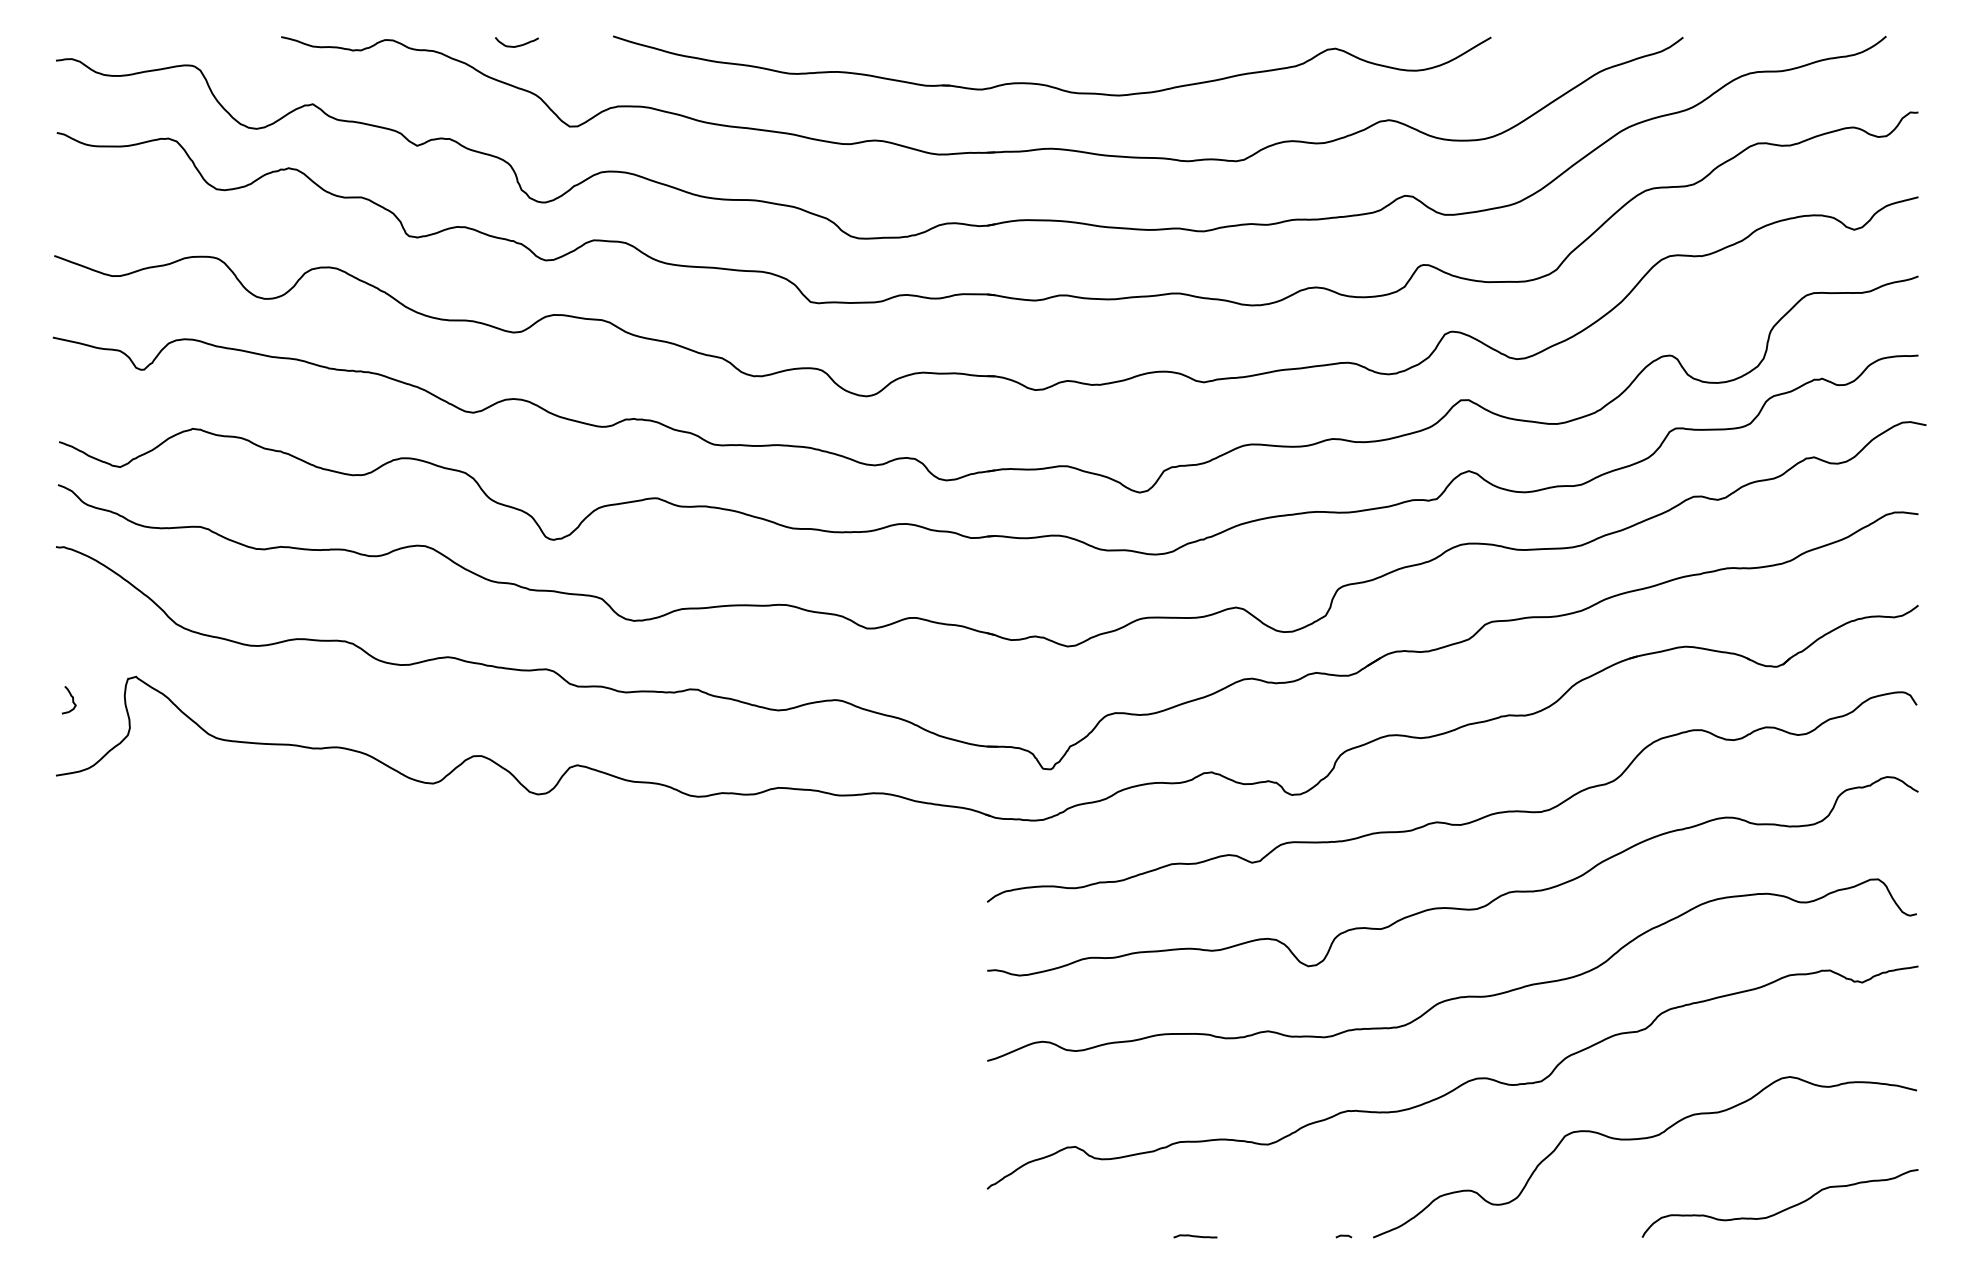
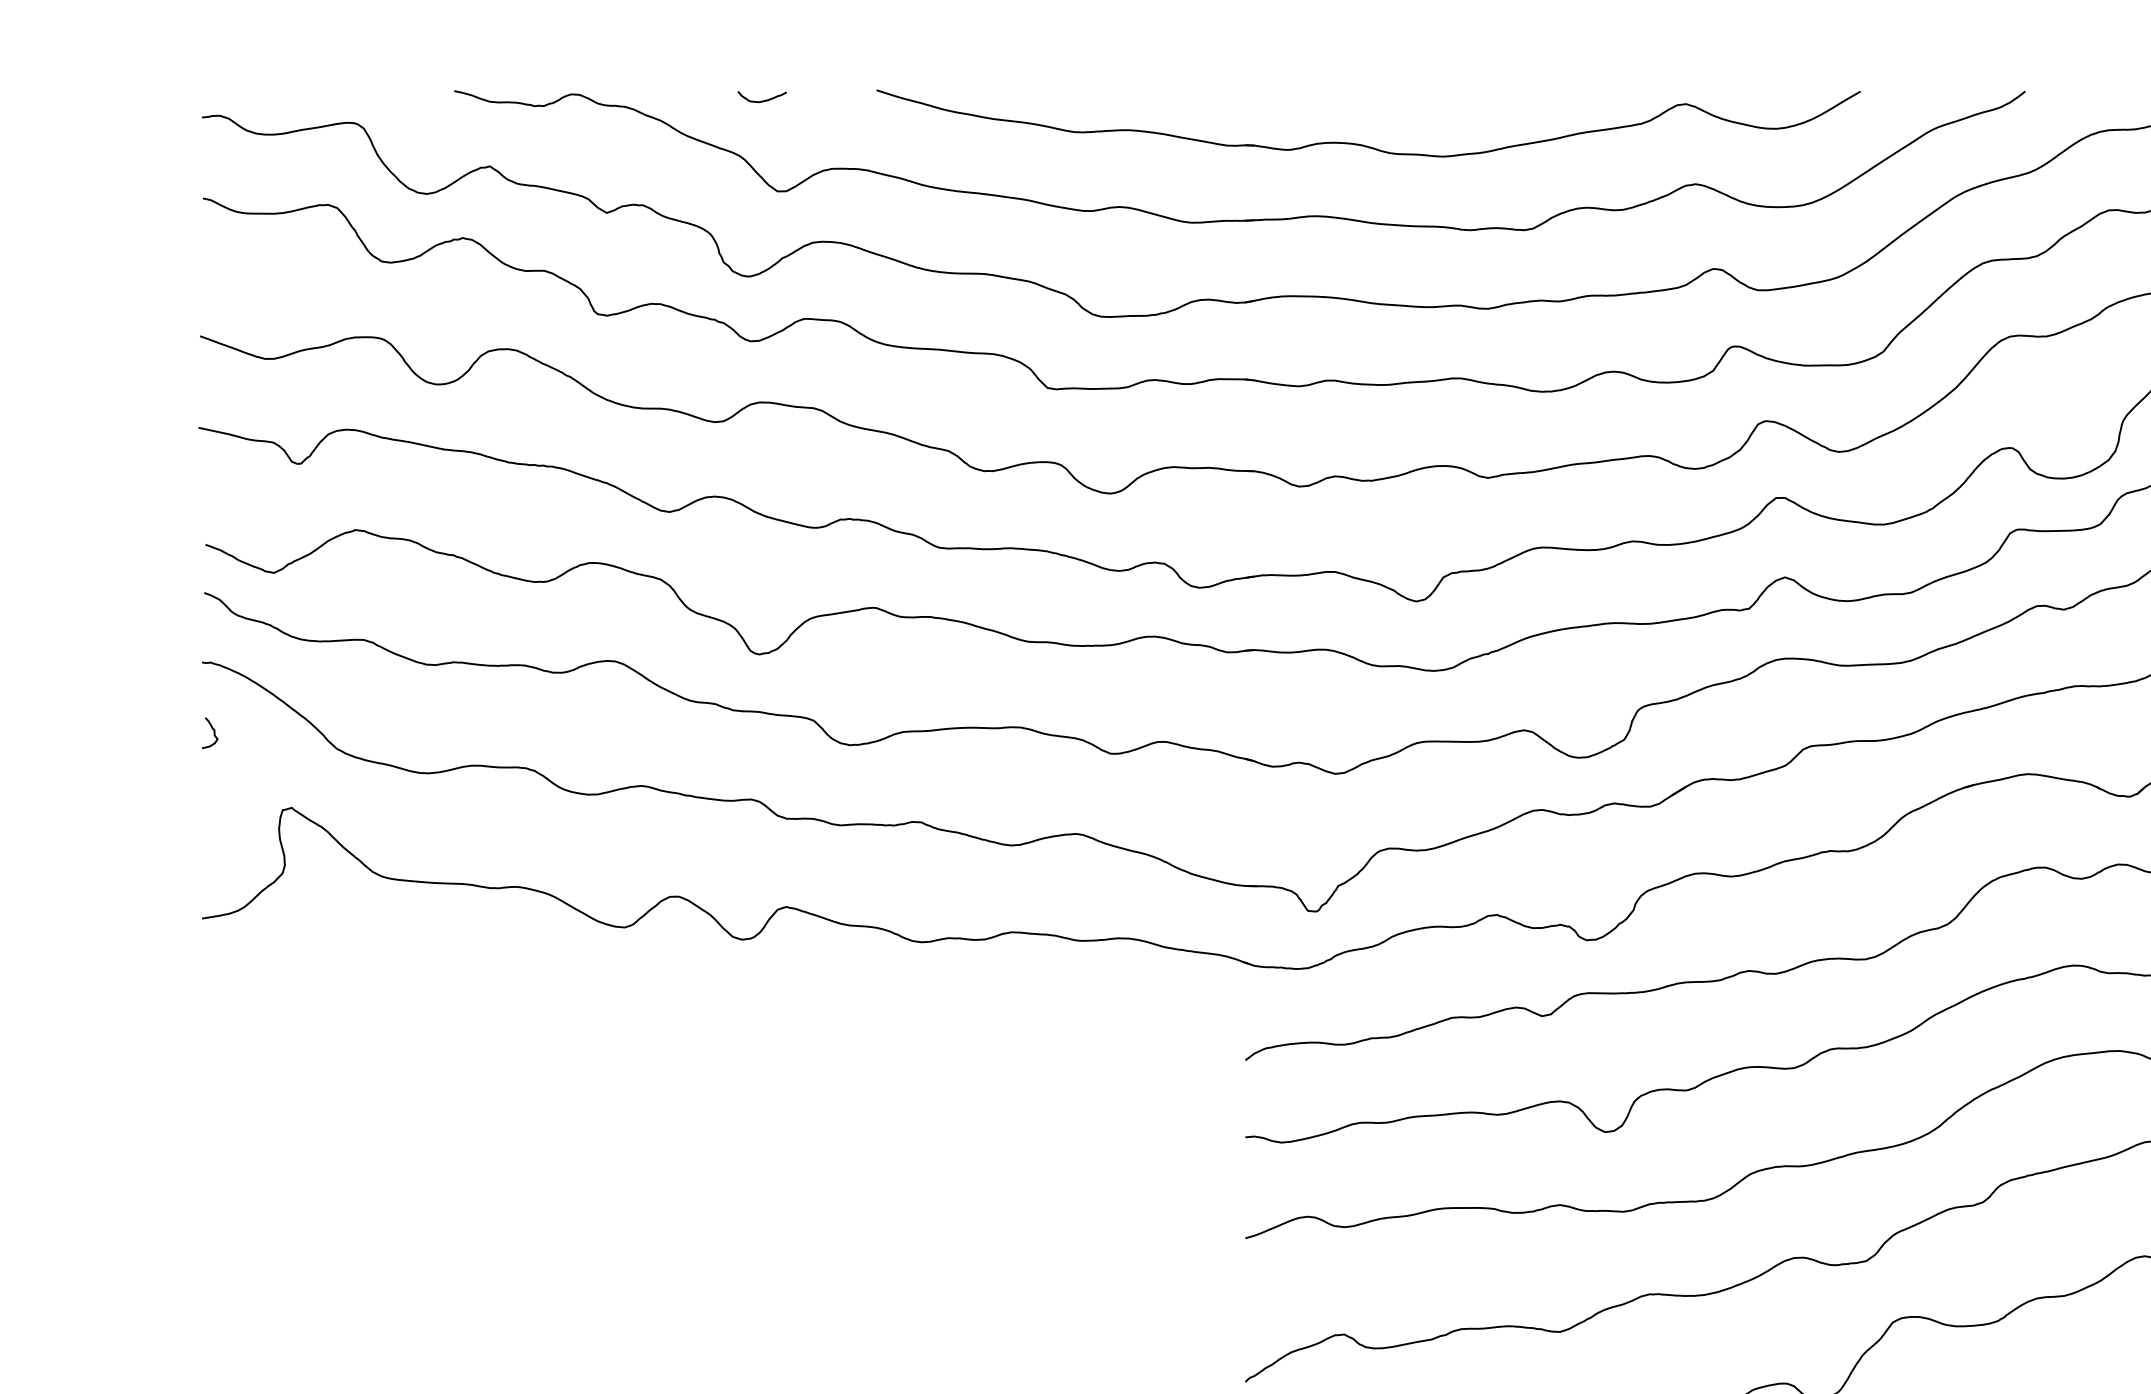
curve: (516, 45) -> (761, 100), moved
part: (1047, 84) -> (1363, 144), moved
curve: (72, 700) -> (213, 733), moved

